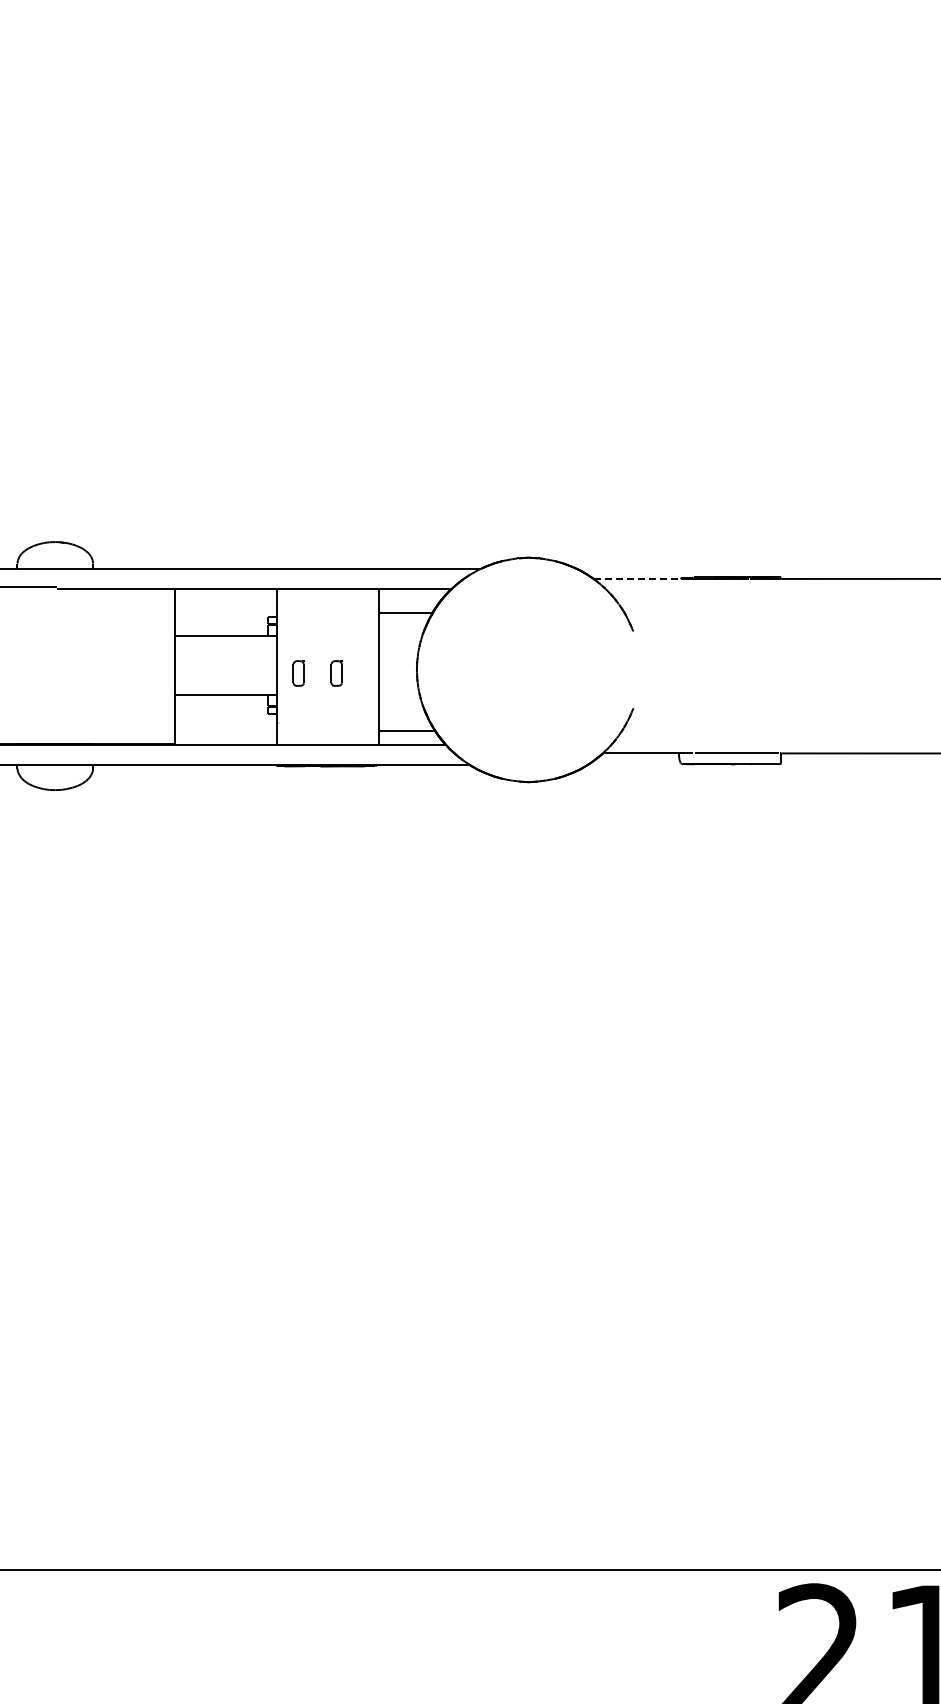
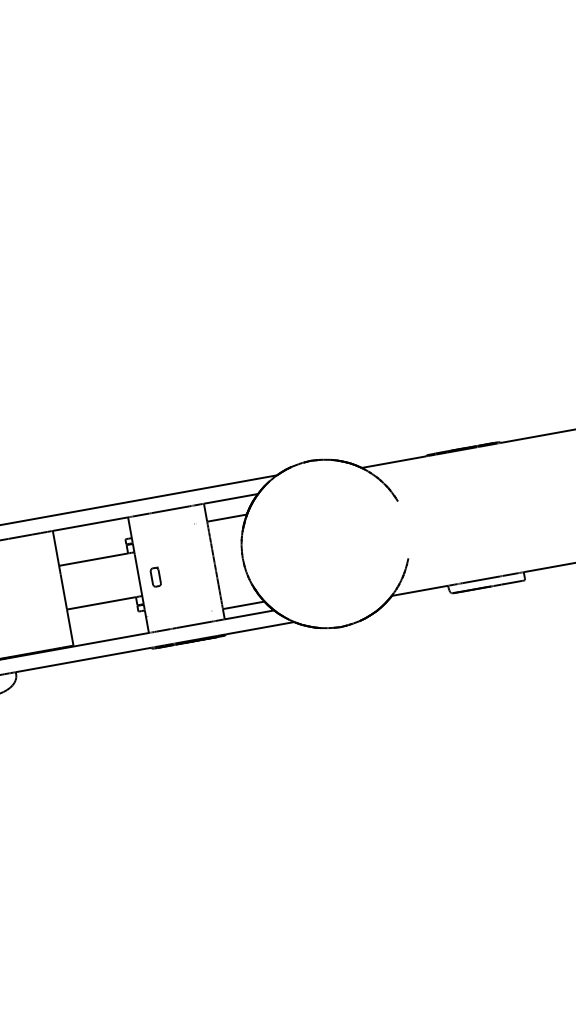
line: (637, 578) -> (394, 461), dashed -> solid
part: (336, 673) -> (183, 572), removed

